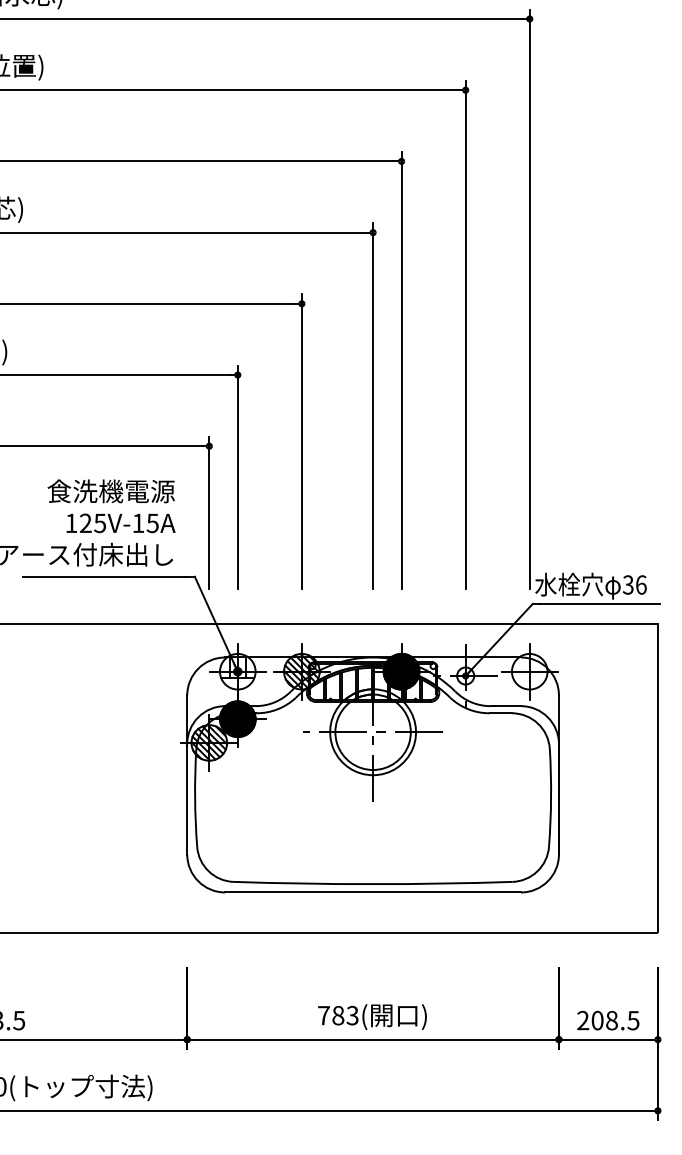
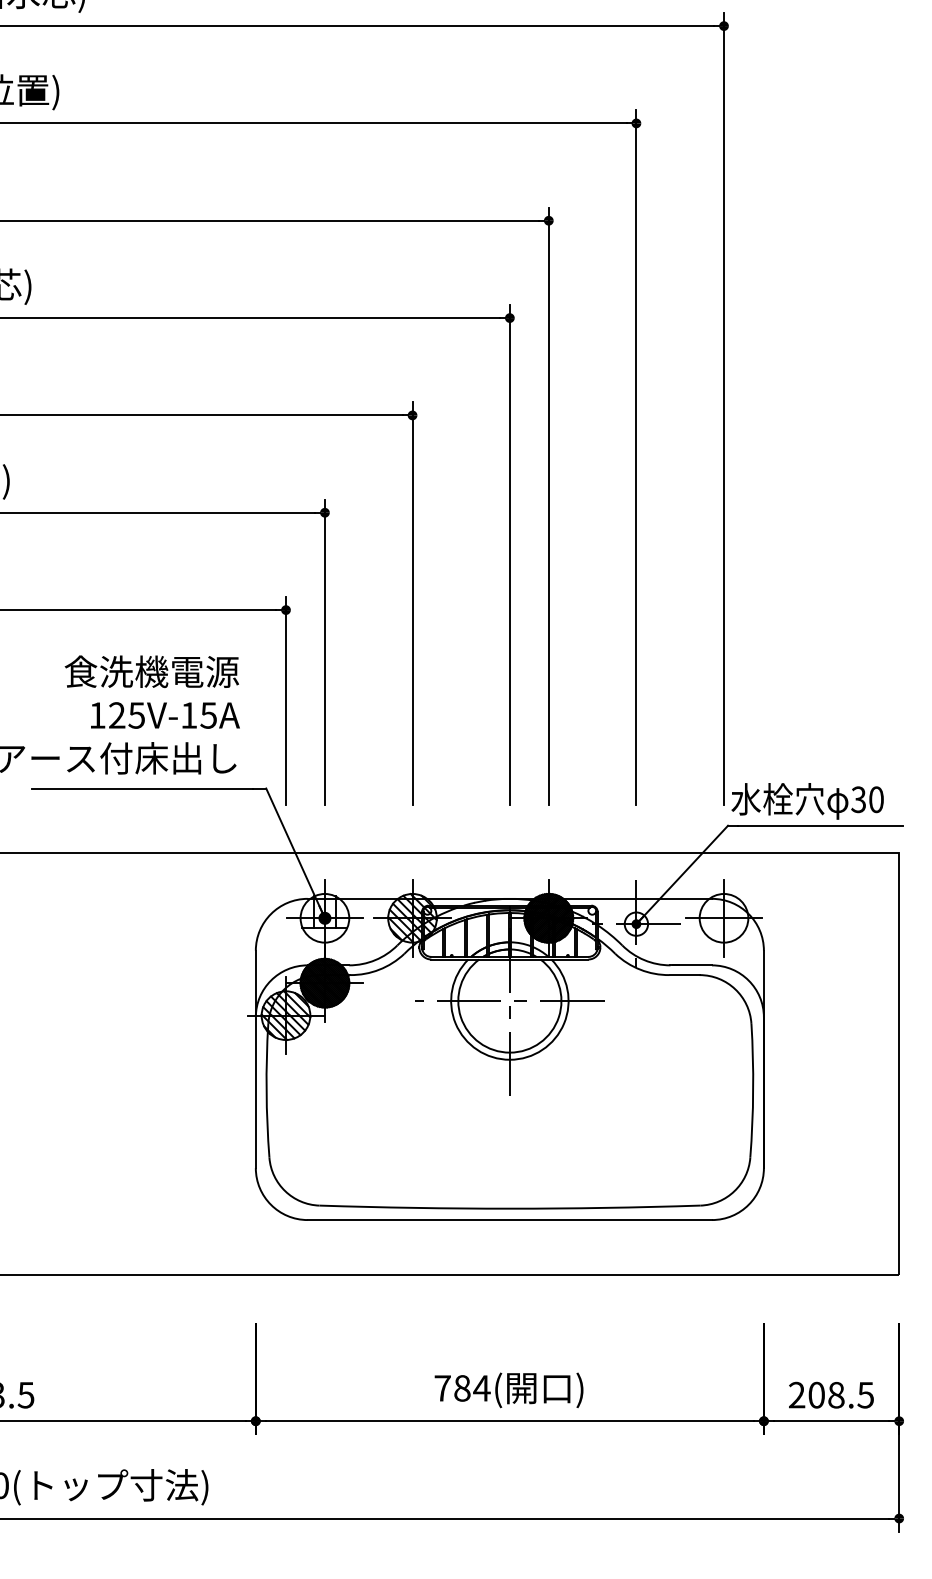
text: (641, 584) -> (876, 799), 36 -> 30
text: (352, 1015) -> (481, 1388), 783( -> 784(

